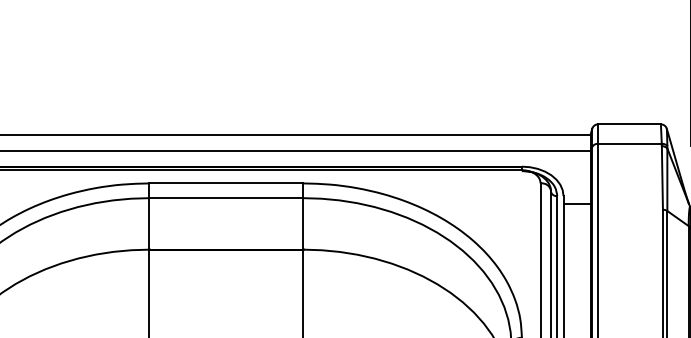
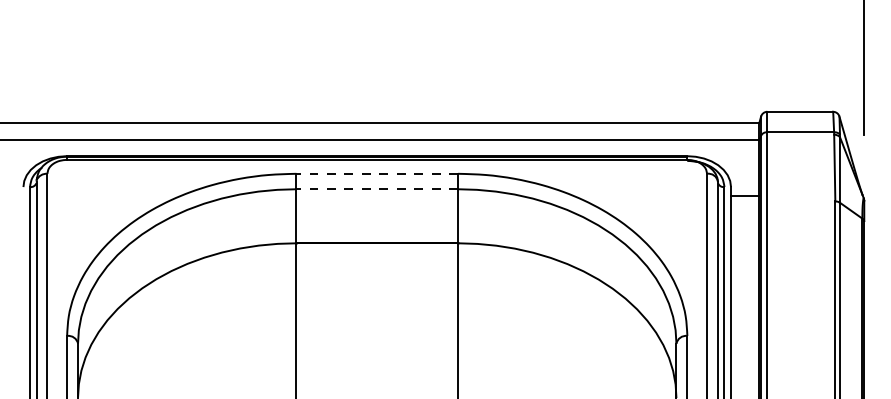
line: (226, 183) -> (377, 173), solid -> dashed
line: (226, 198) -> (377, 189), solid -> dashed

